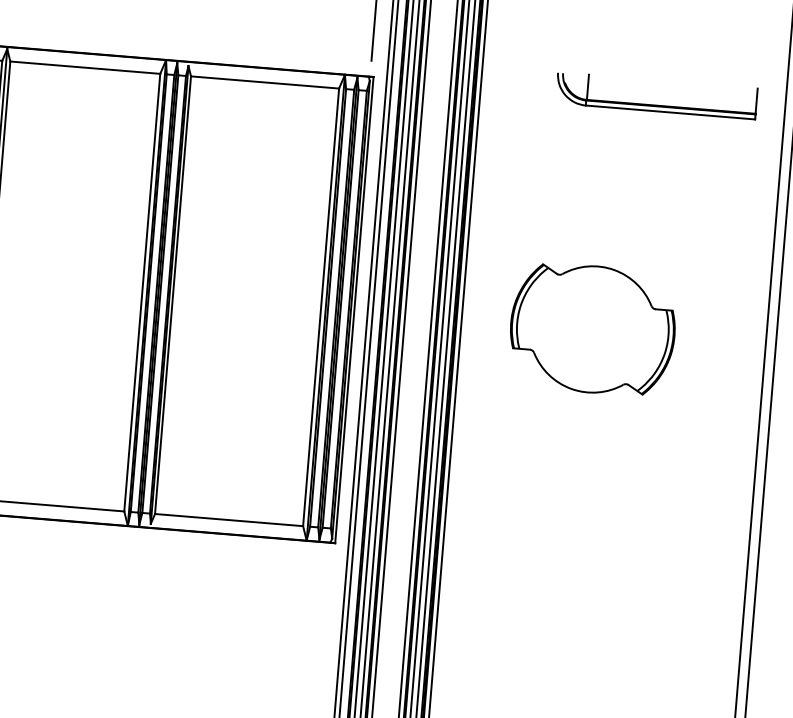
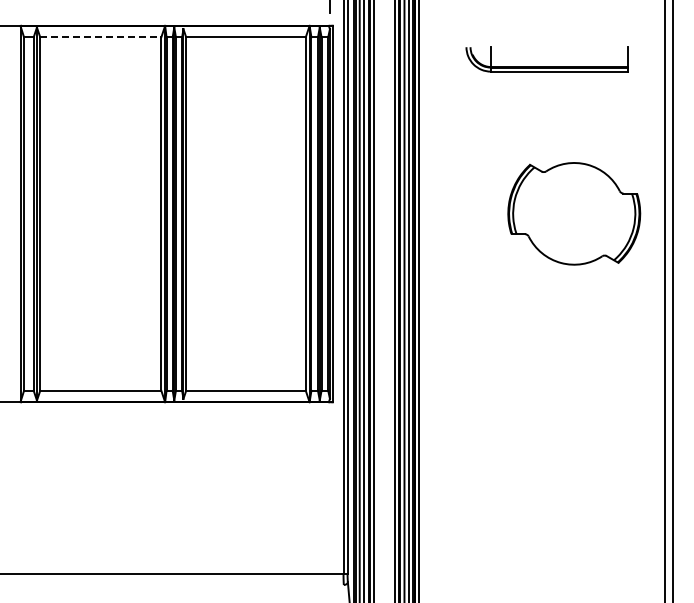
line: (84, 67) -> (100, 37), solid -> dashed
part: (655, 104) -> (546, 66), moved
part: (593, 329) -> (574, 213), moved

